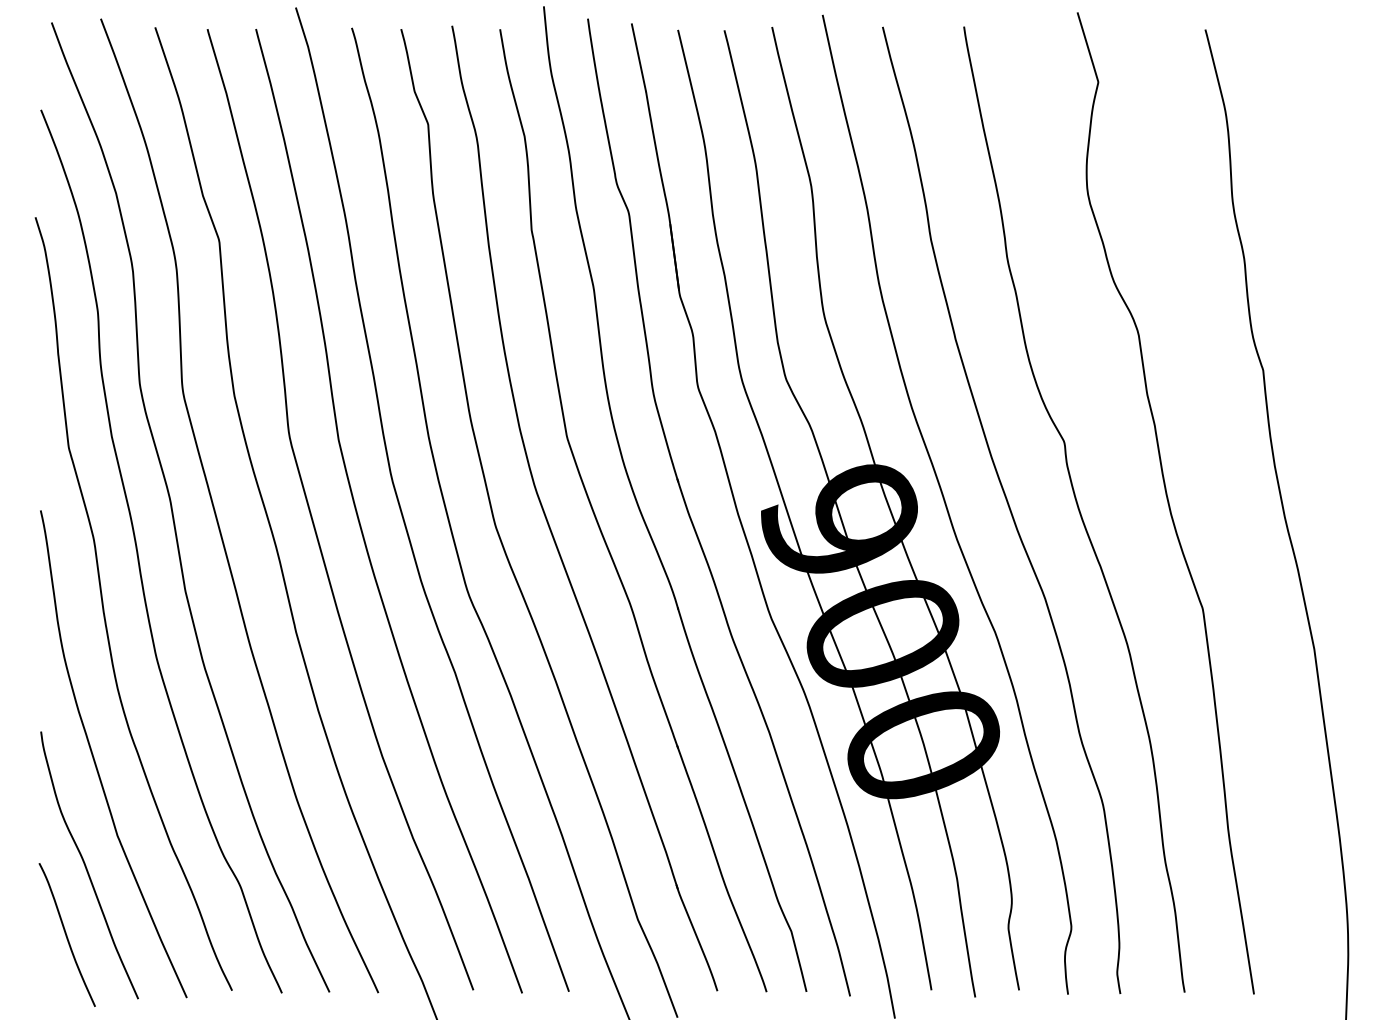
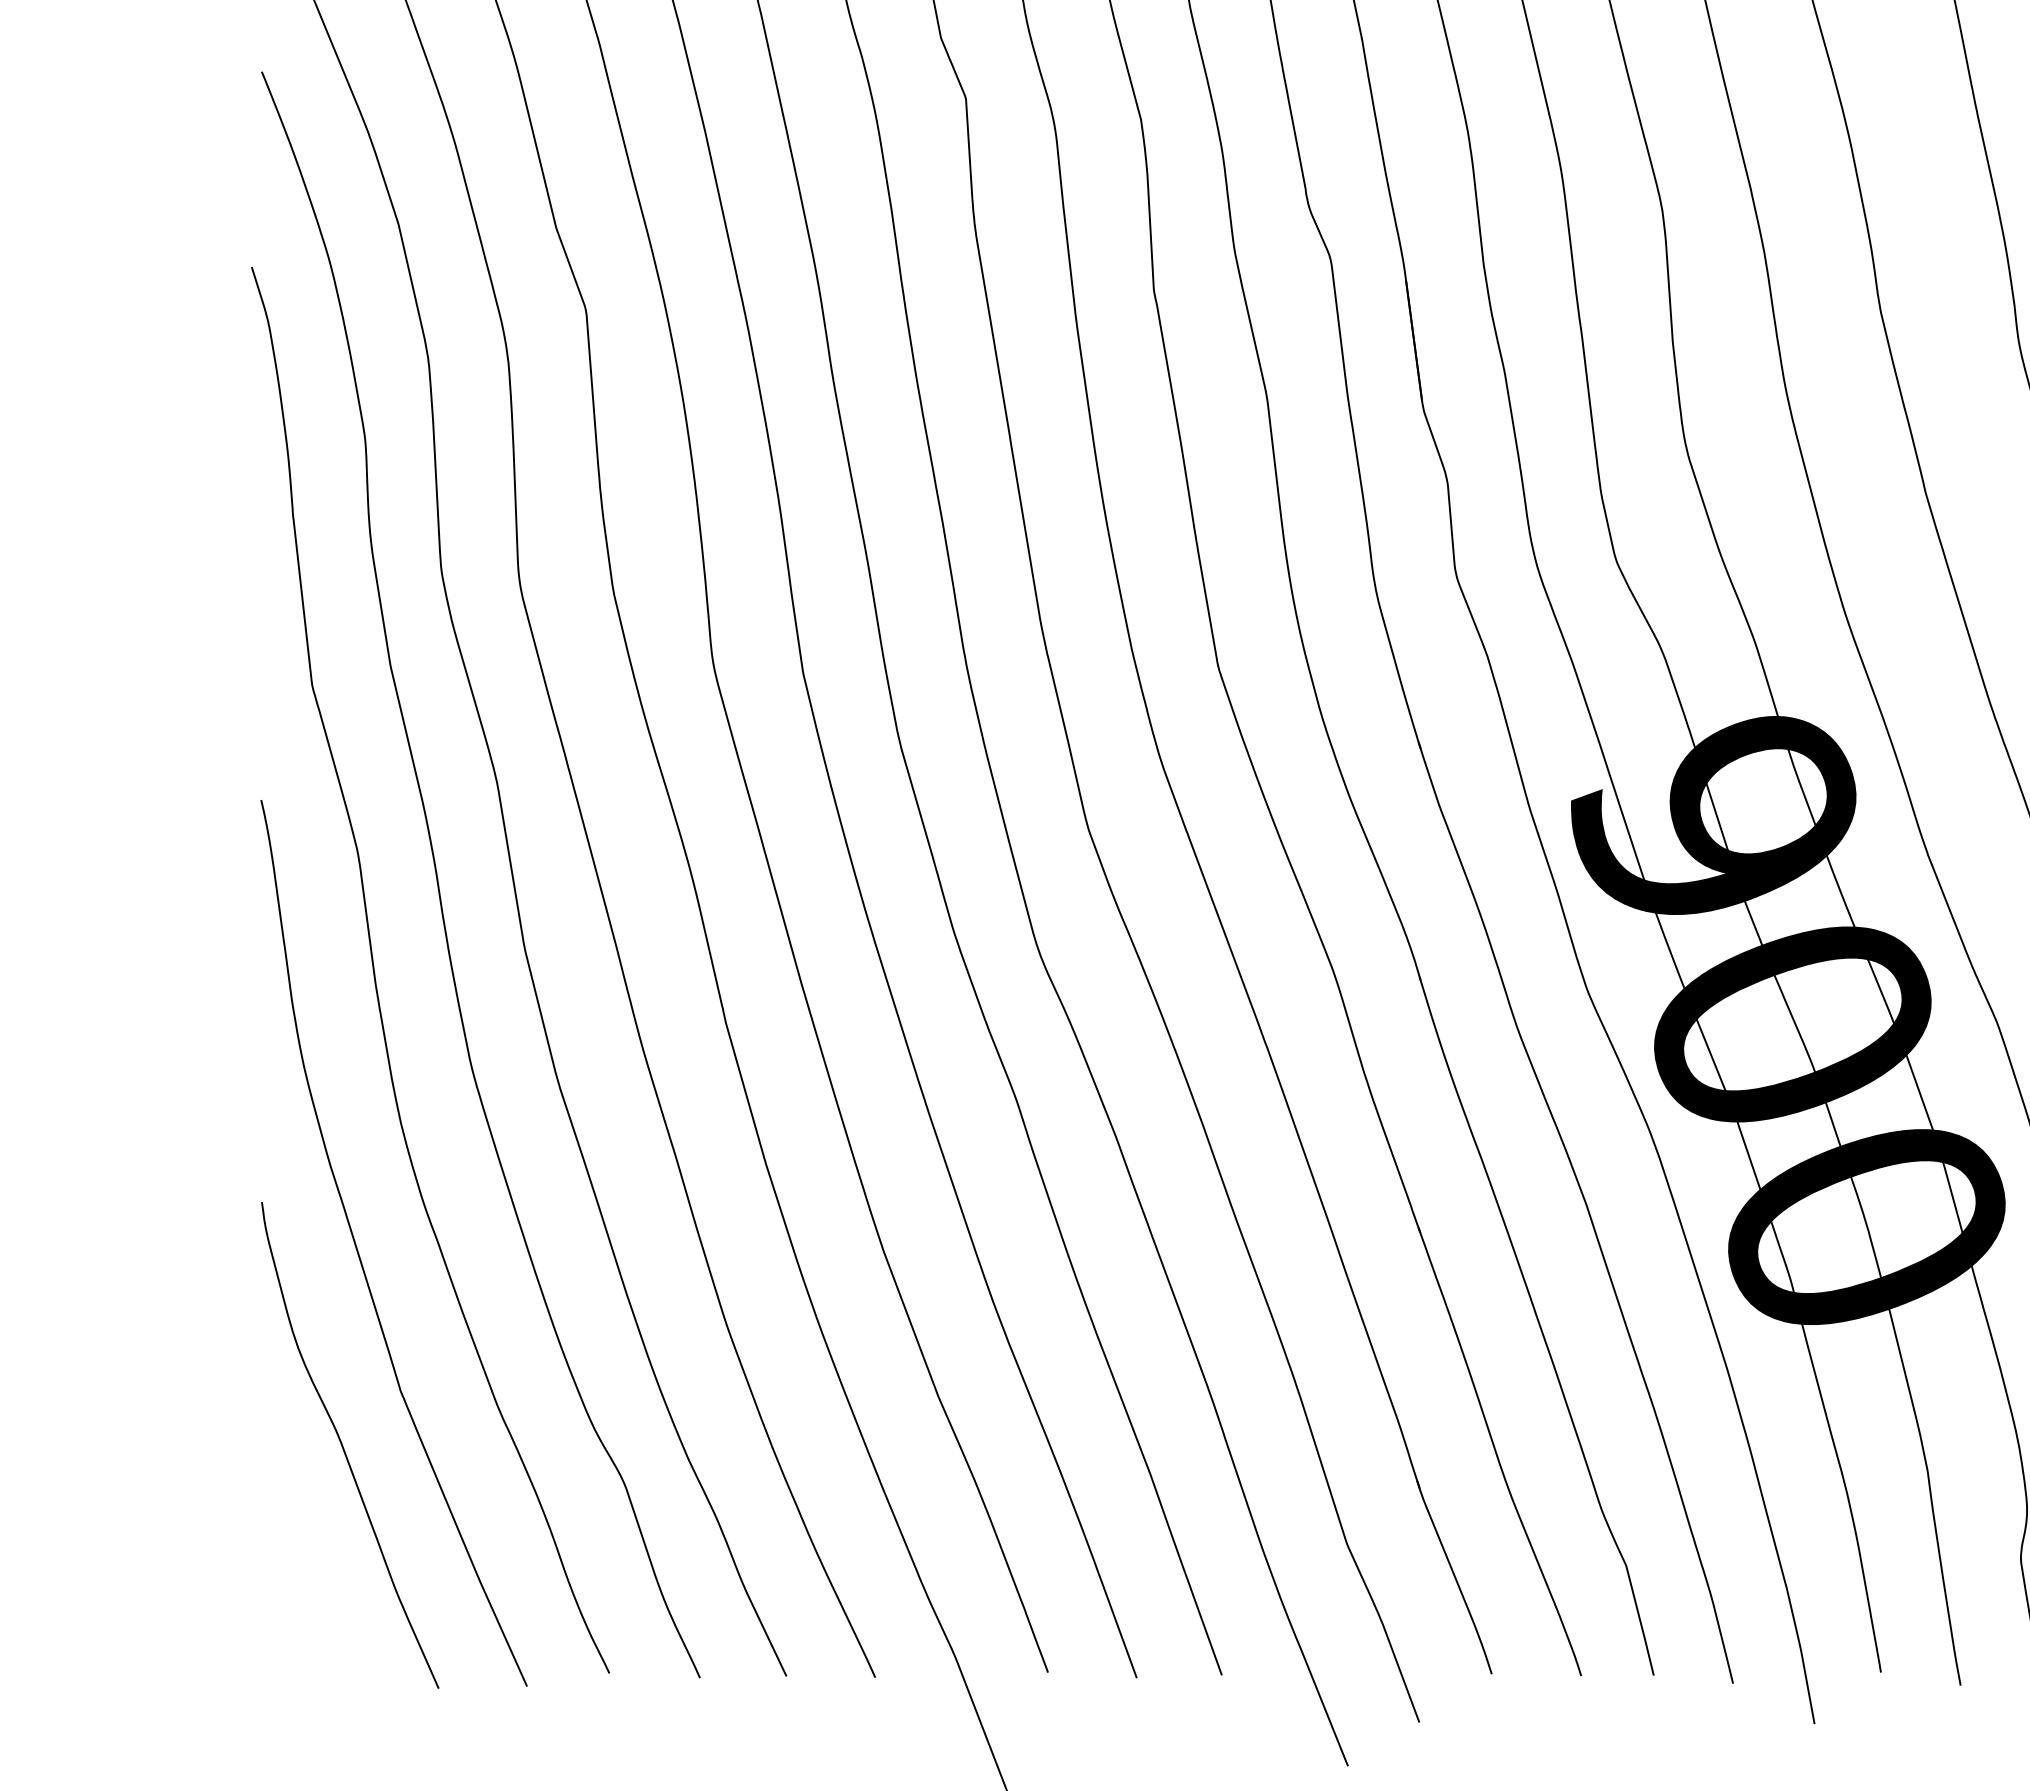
curve: (66, 934) -> (308, 1571), removed

